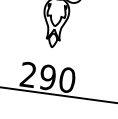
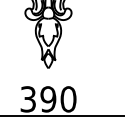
text: (27, 74) -> (27, 99), 290 -> 390

